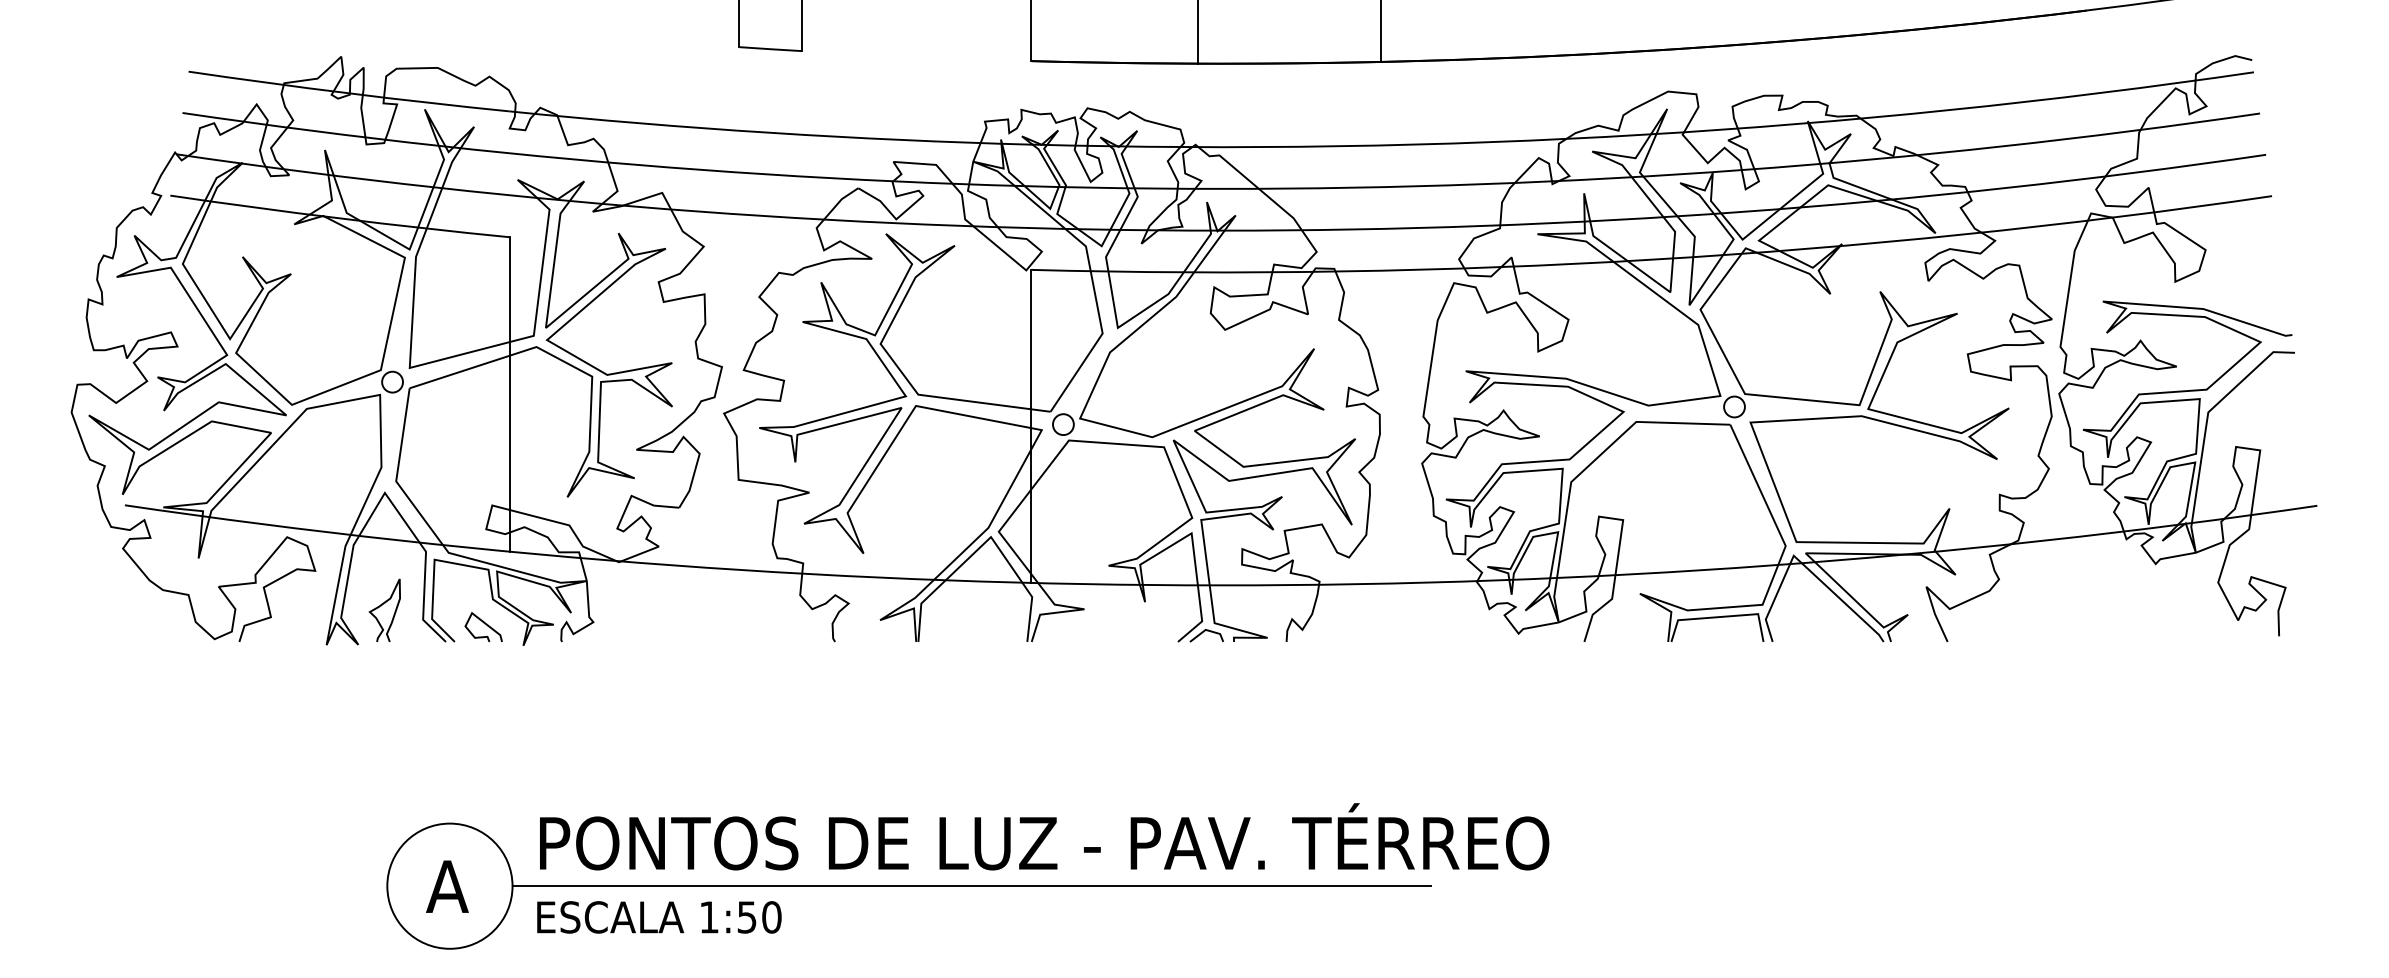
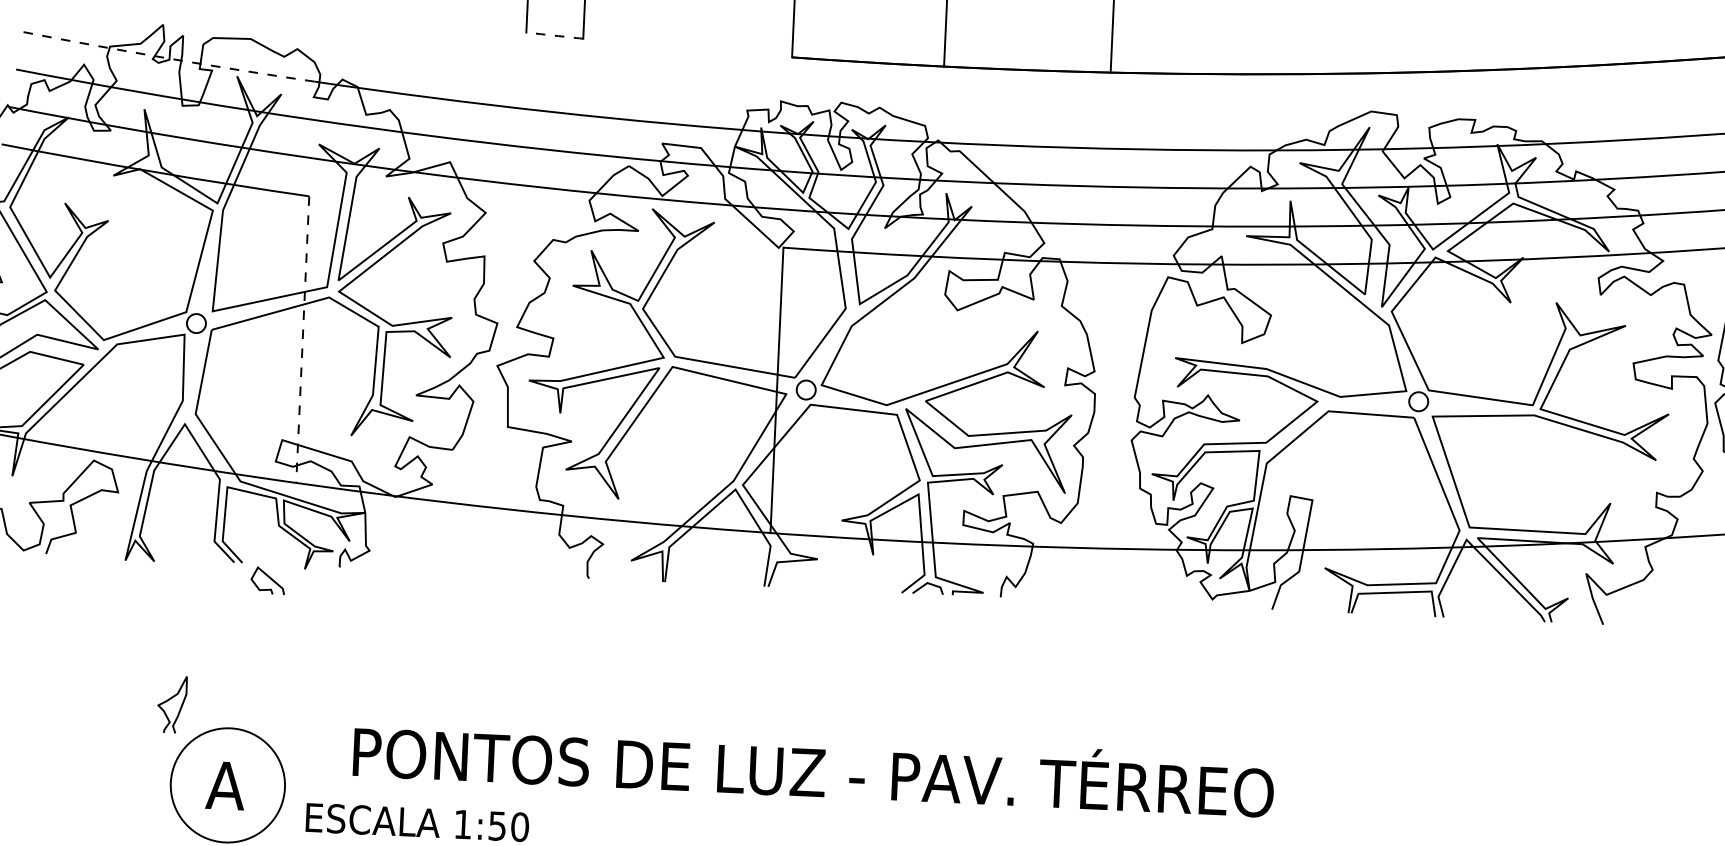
line: (770, 49) -> (554, 35), solid -> dashed
line: (348, 93) -> (168, 58), solid -> dashed
line: (509, 394) -> (302, 339), solid -> dashed
curve: (381, 606) -> (169, 700), moved
curve: (484, 624) -> (268, 578), moved
text: (1044, 836) -> (813, 766), moved
line: (971, 886) -> (703, 807), removed

